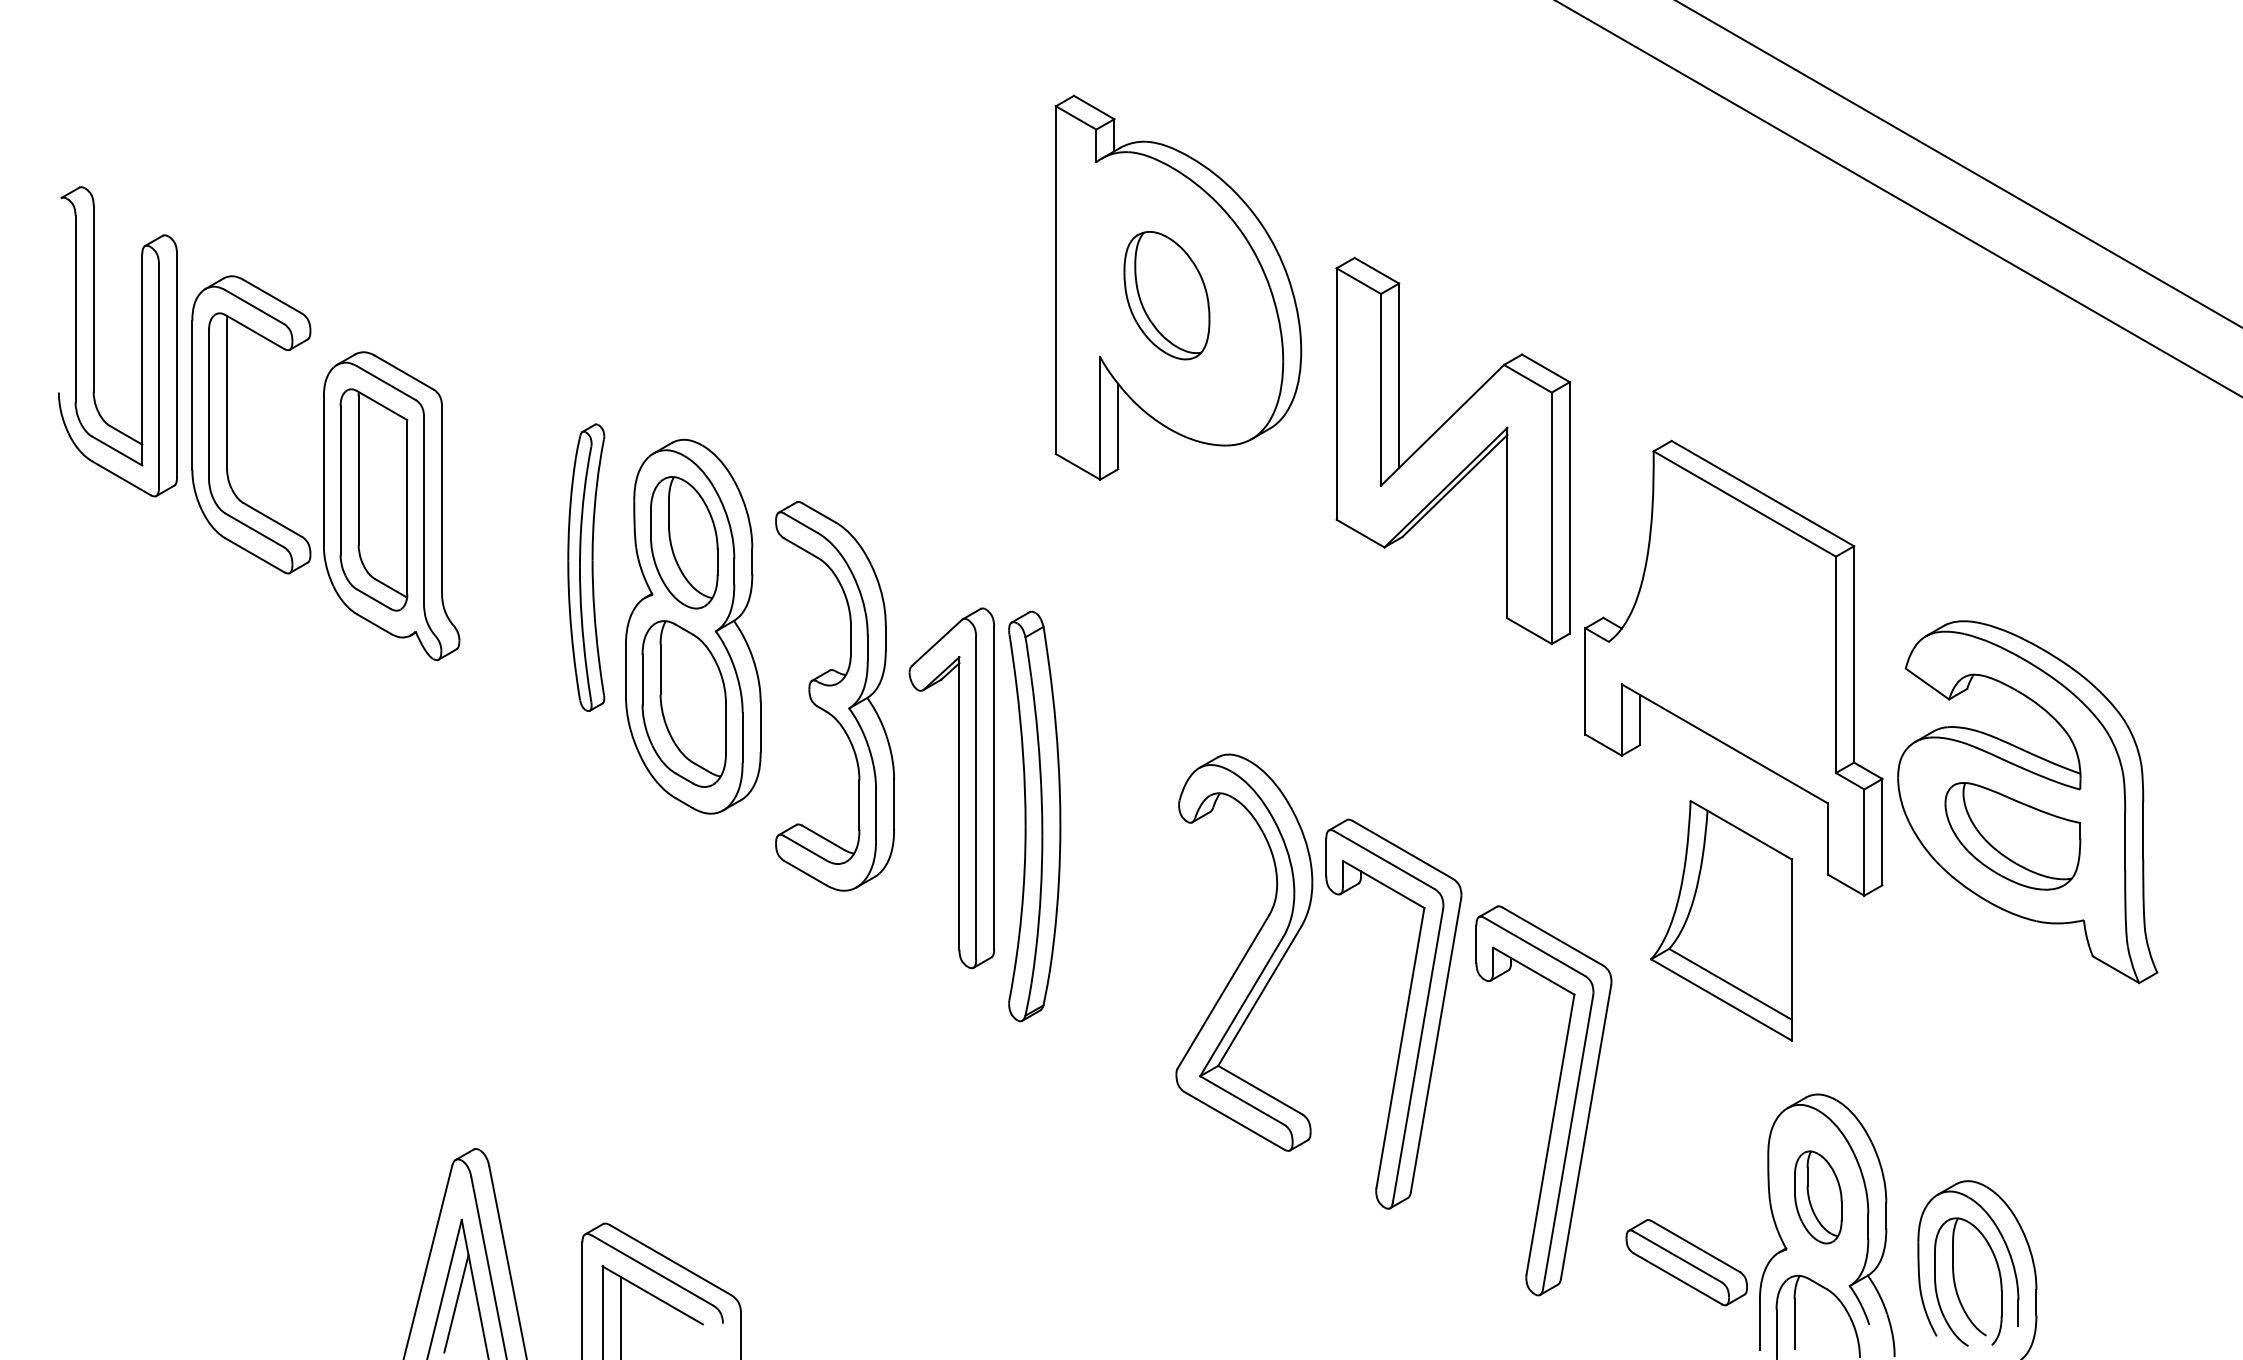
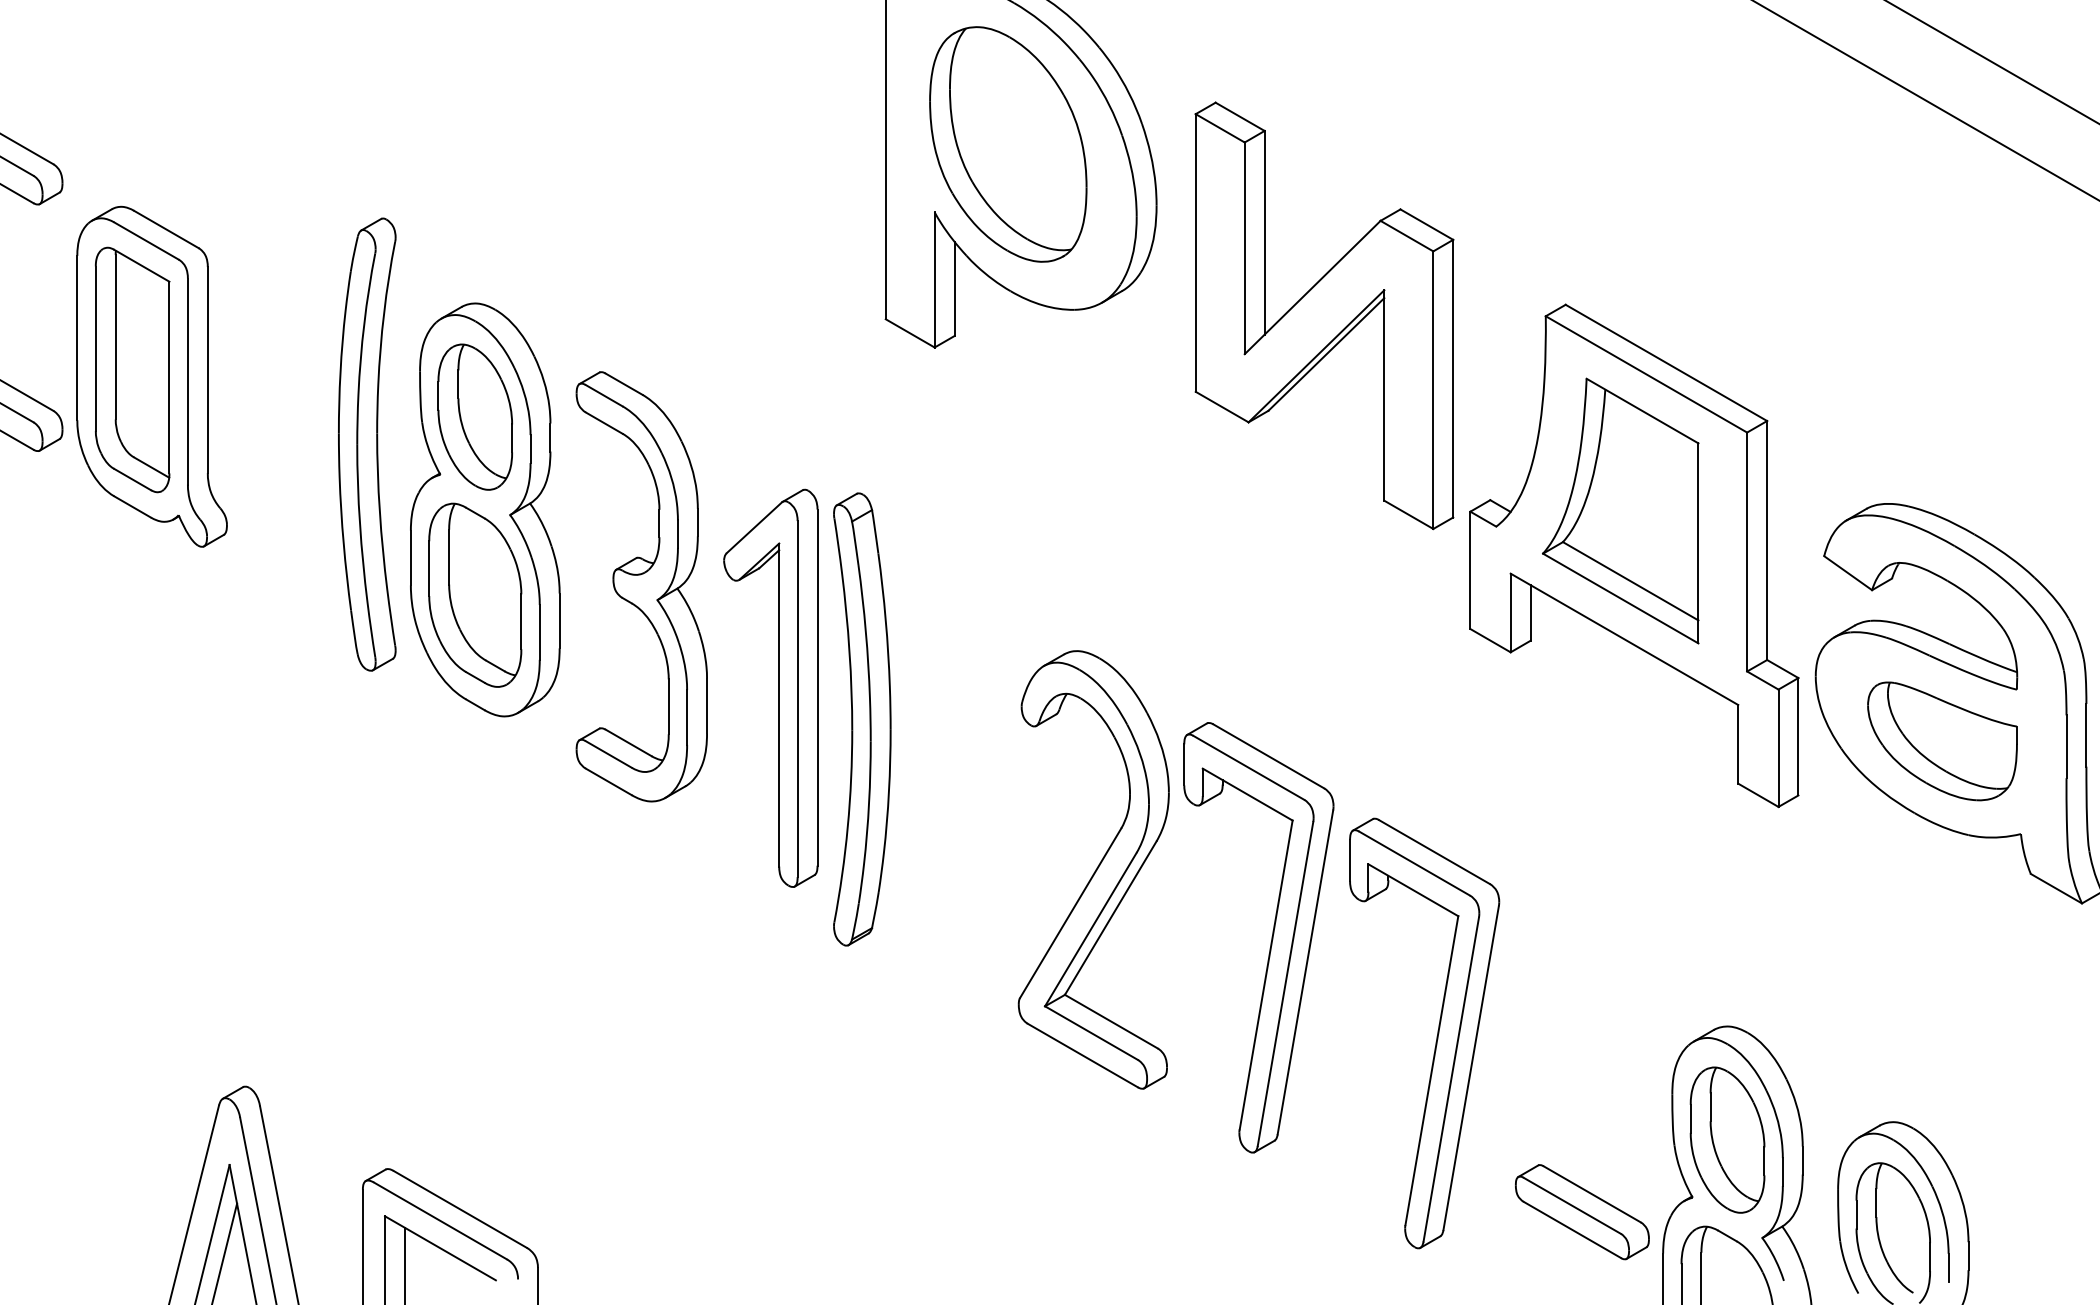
part: (1166, 295) -> (1007, 144), size x1.67
part: (585, 567) -> (366, 444), size x1.43
part: (1721, 920) -> (1620, 510), moved
part: (1818, 1197) -> (1727, 1140), size x1.43

